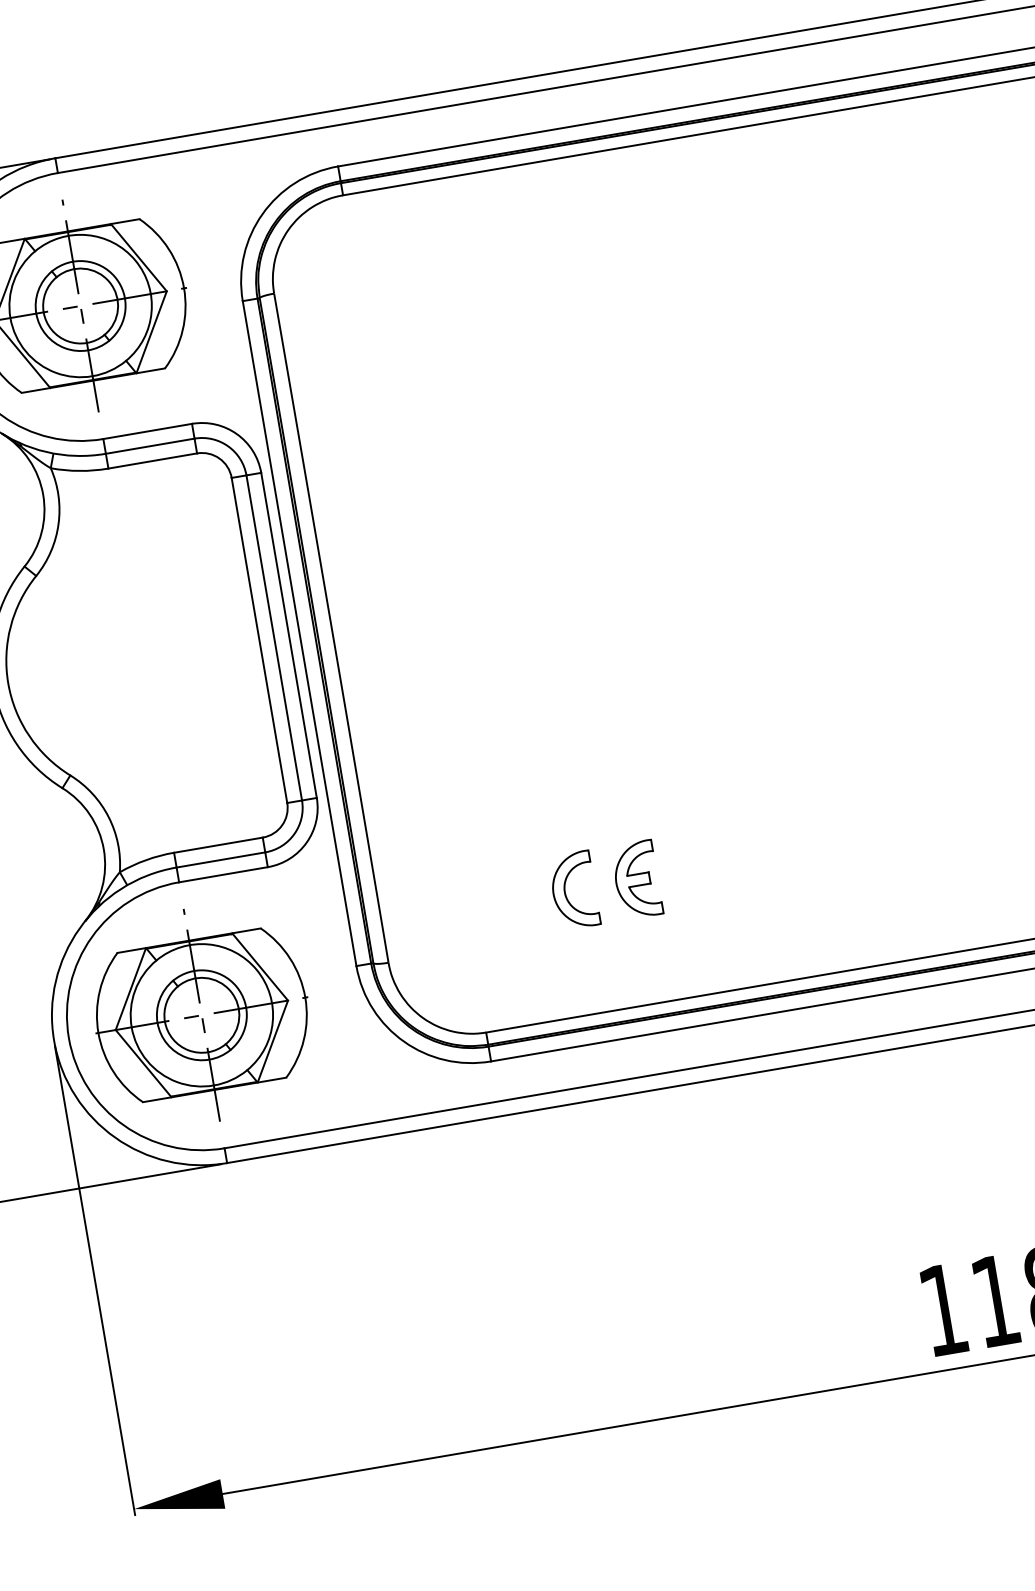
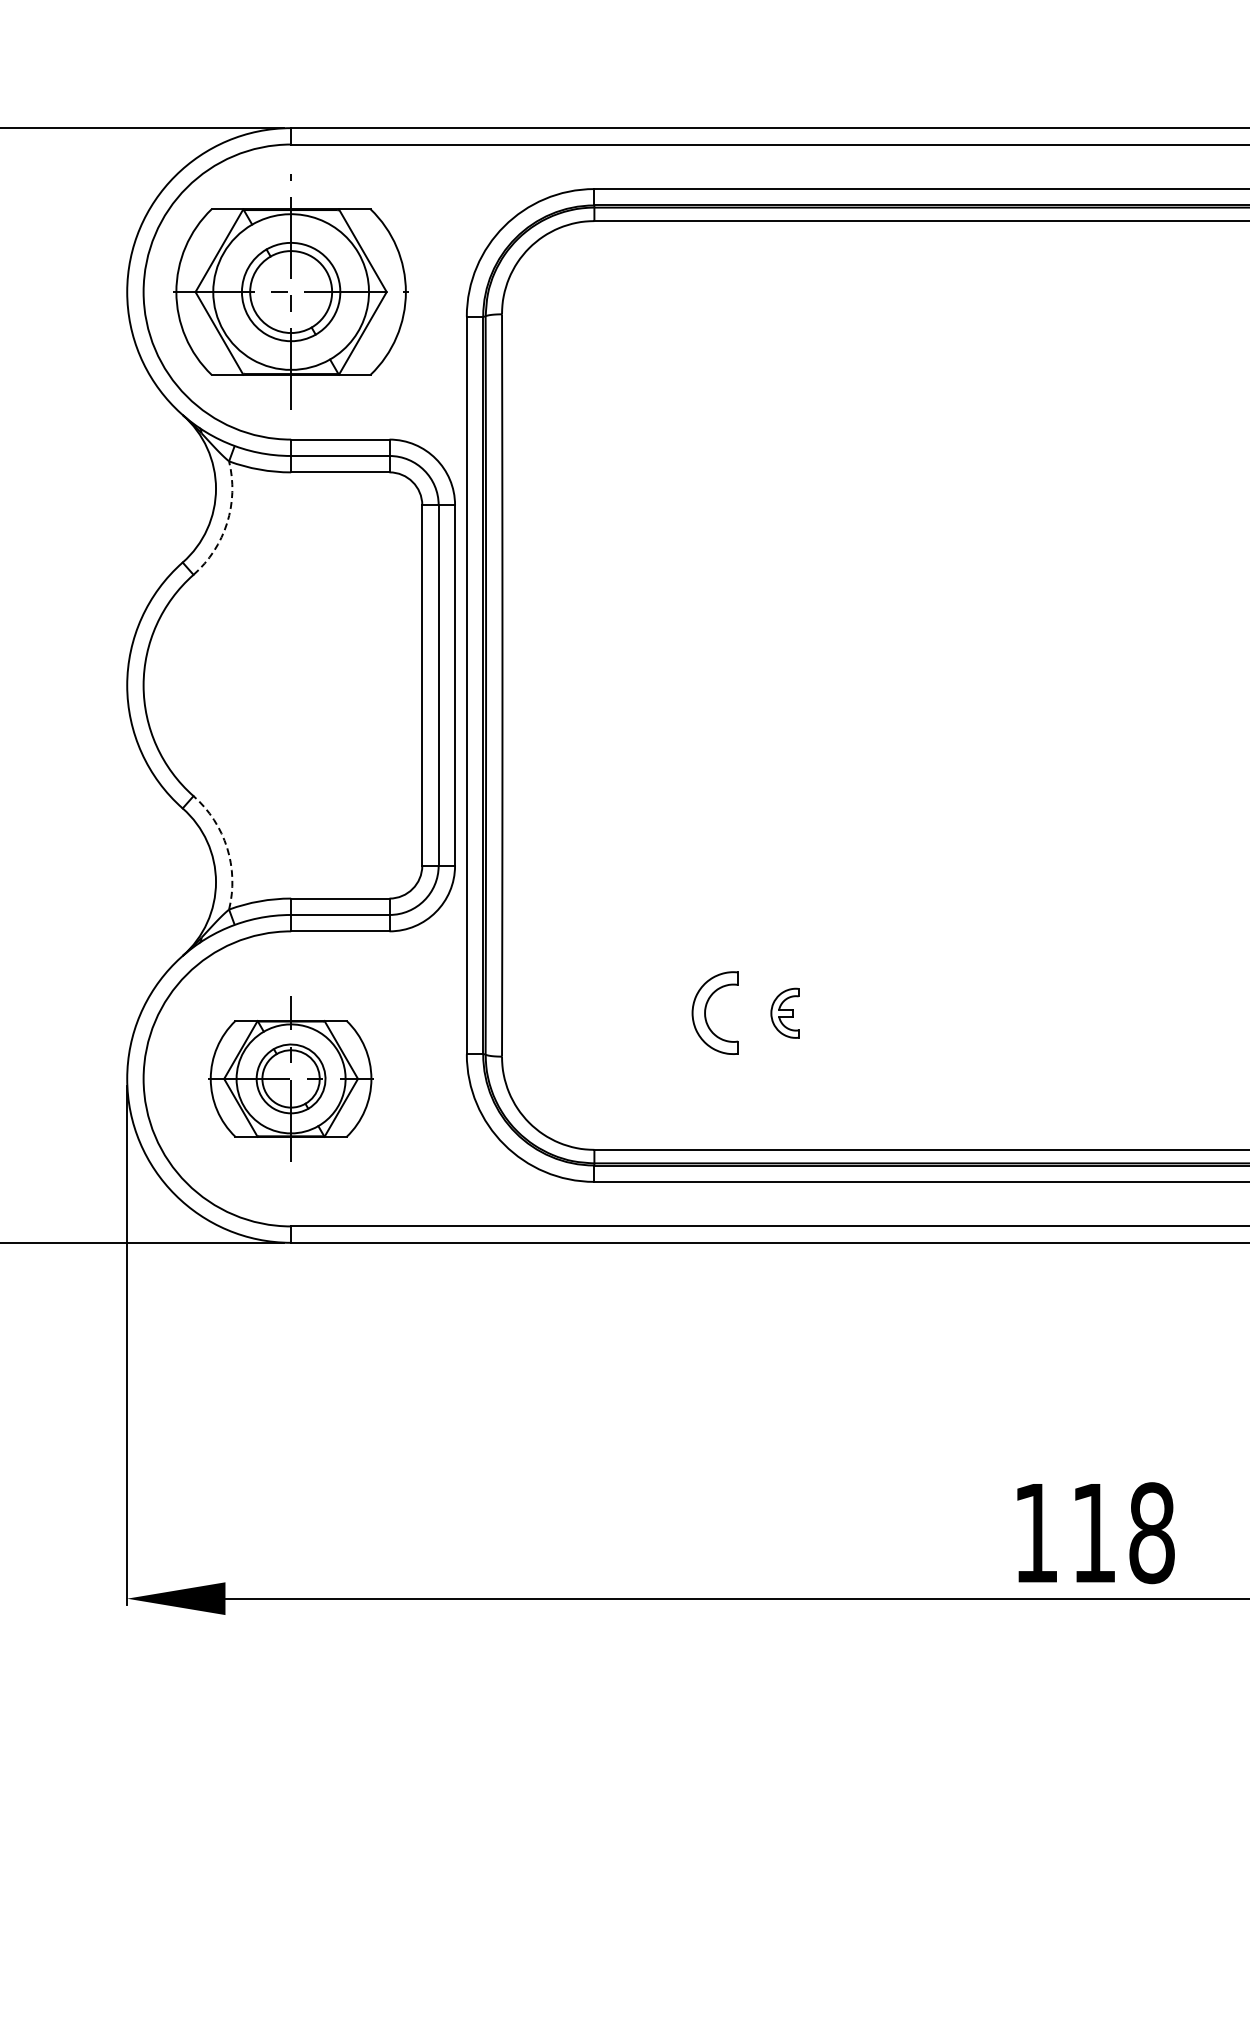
arc: (58, 524) -> (227, 523), solid -> dashed
arc: (108, 816) -> (227, 847), solid -> dashed
part: (636, 880) -> (784, 1013), size x0.6
part: (201, 1015) -> (290, 1078), size x0.7

